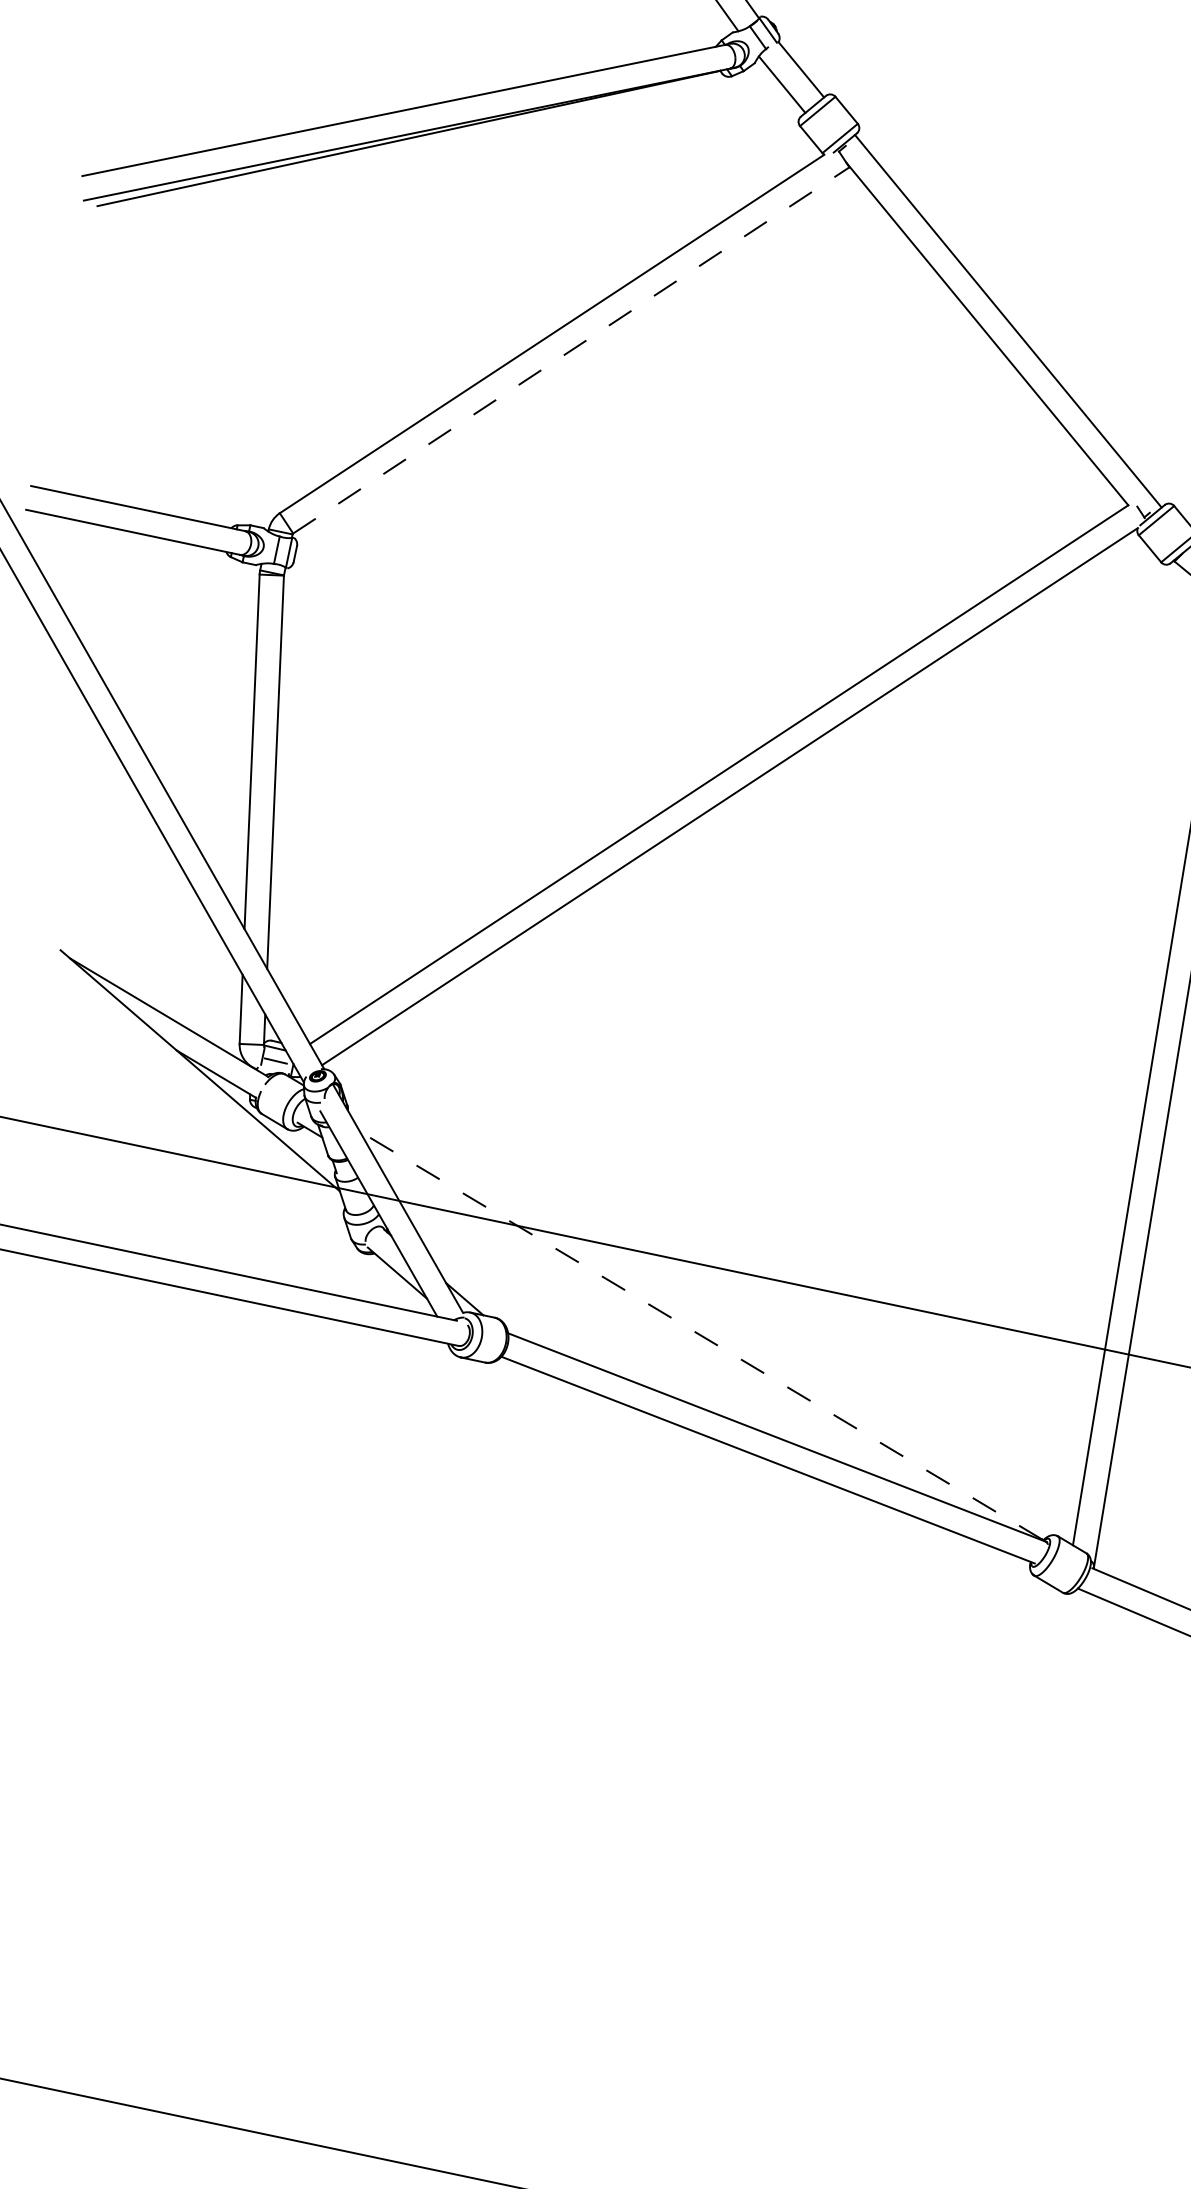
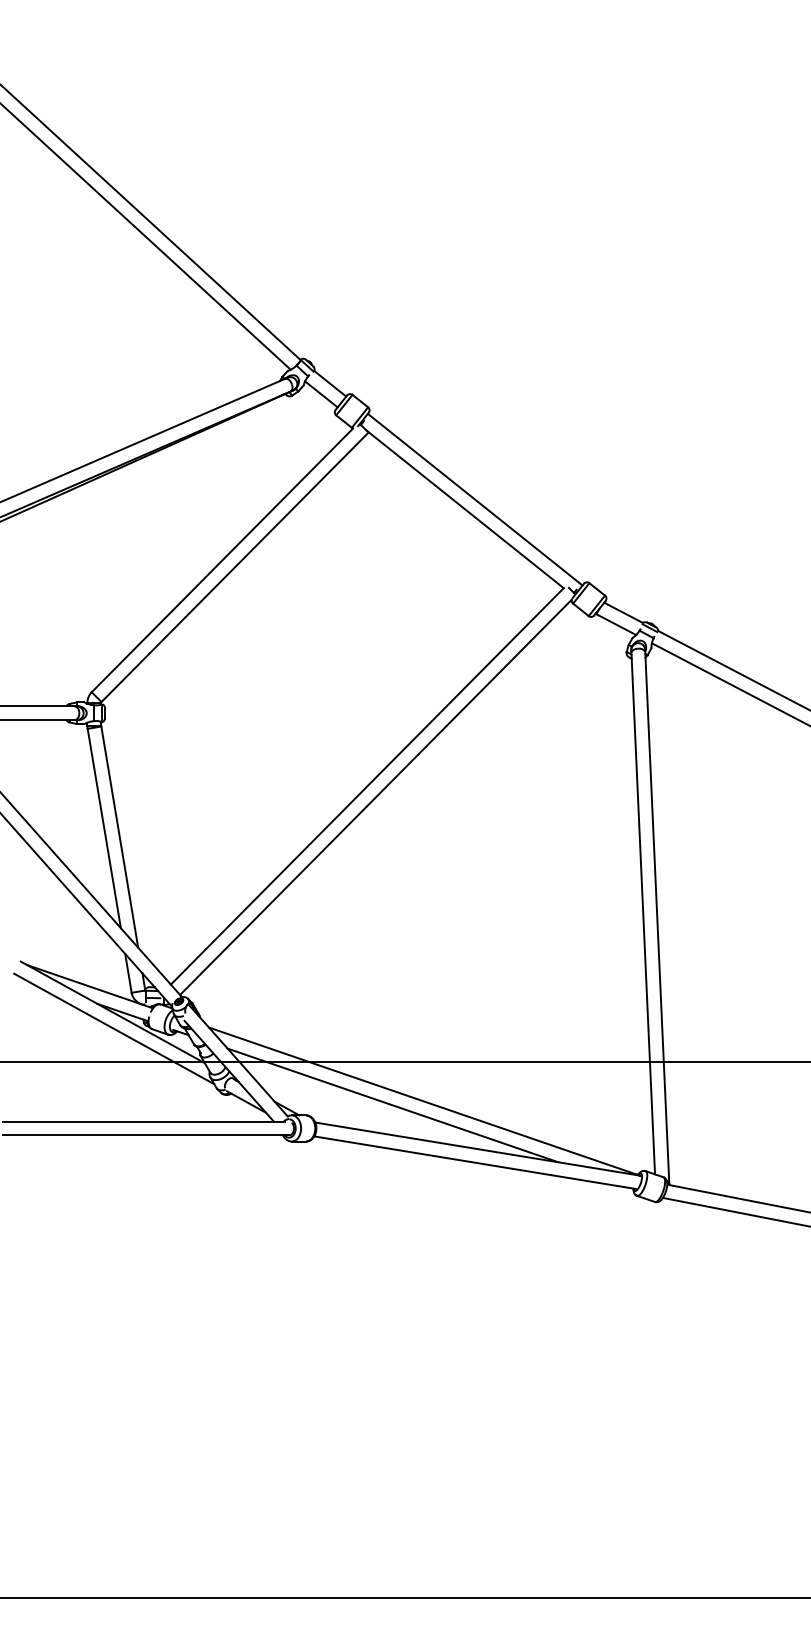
line: (571, 350) -> (235, 567), dashed -> solid
line: (197, 1099) -> (114, 1028), added
line: (646, 1331) -> (392, 1105), added
line: (700, 1334) -> (422, 1100), dashed -> solid

